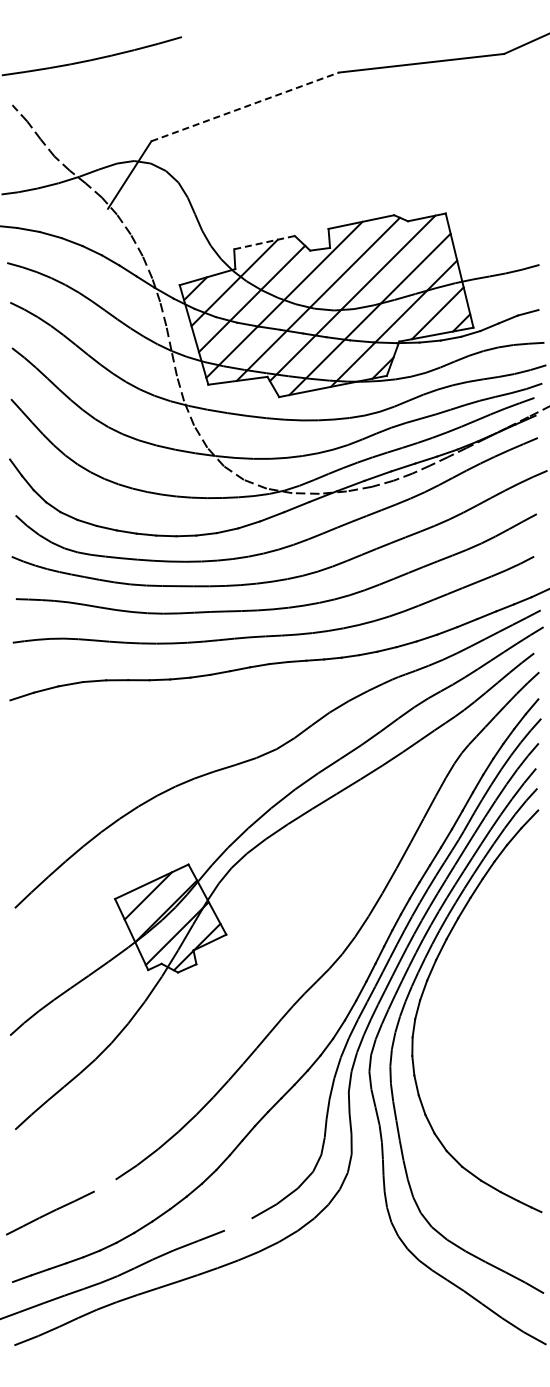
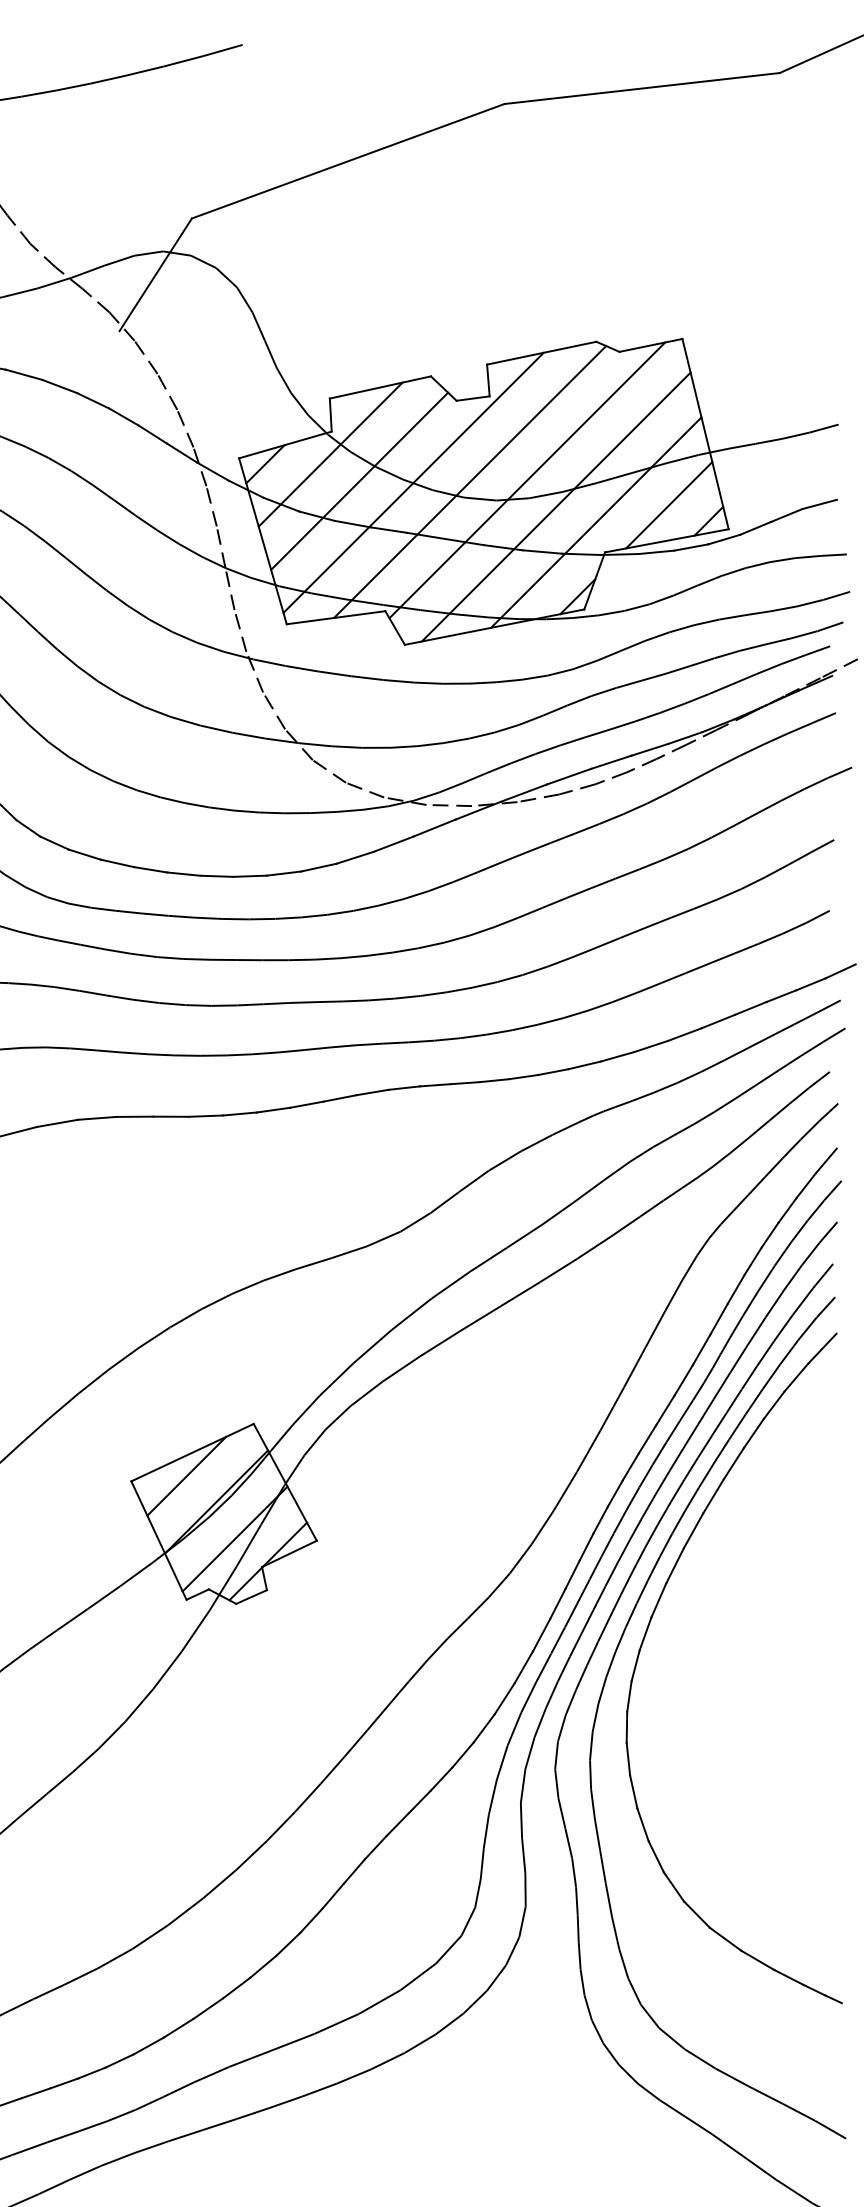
line: (245, 106) -> (348, 160), dashed -> solid
line: (265, 242) -> (382, 387), dashed -> solid
line: (104, 1185) -> (113, 1958), added
line: (237, 1224) -> (335, 2023), added

